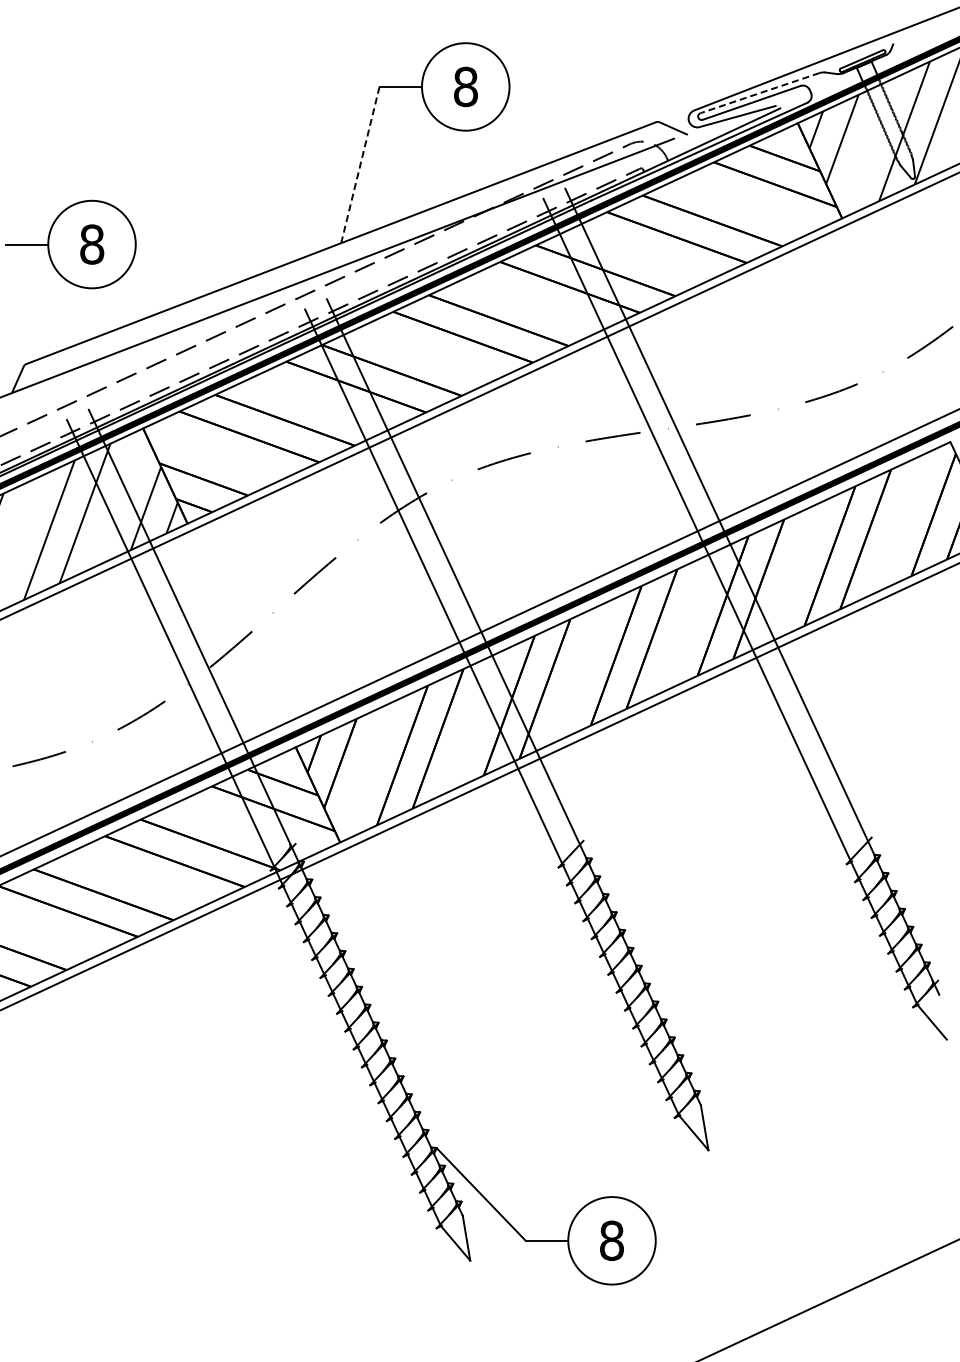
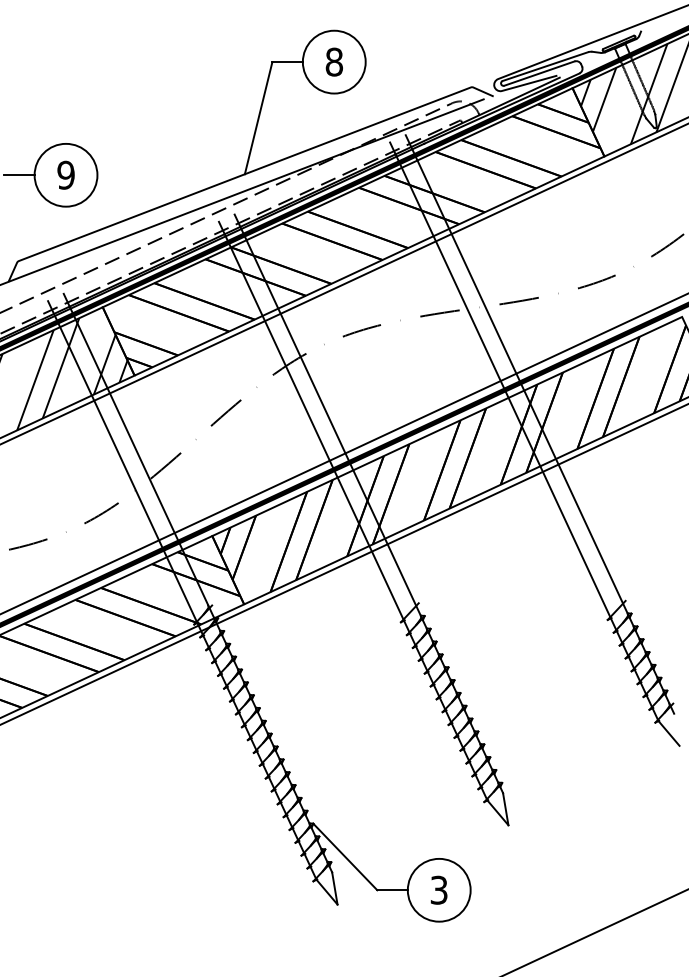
line: (759, 93) -> (545, 66), dashed -> solid
line: (360, 165) -> (258, 118), dashed -> solid
text: (92, 244) -> (66, 175), 8 -> 9
text: (611, 1240) -> (438, 890), 8 -> 3

